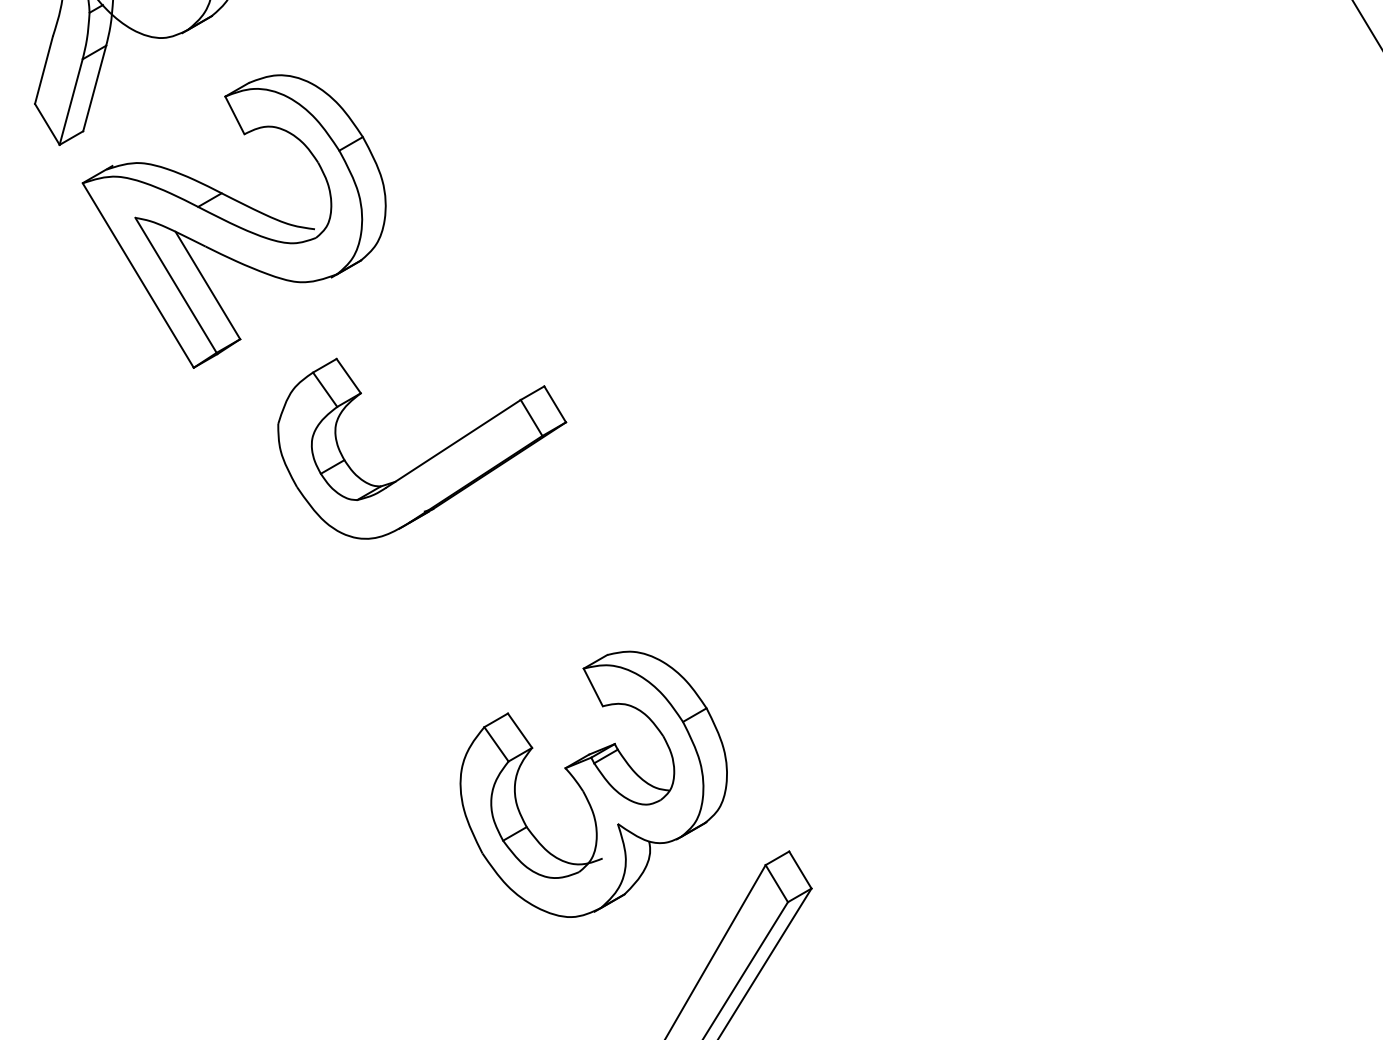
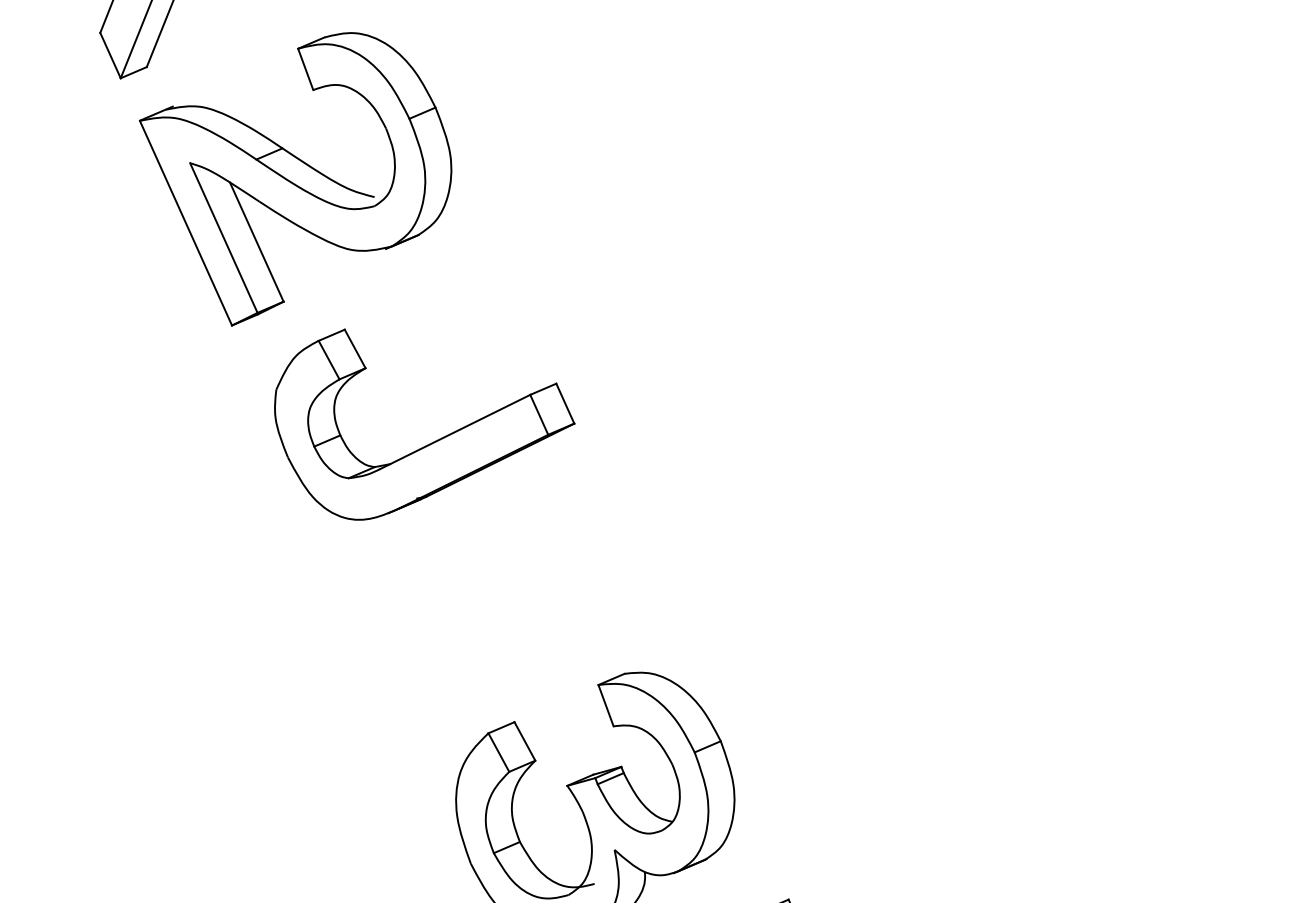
part: (430, 457) -> (429, 443), moved

